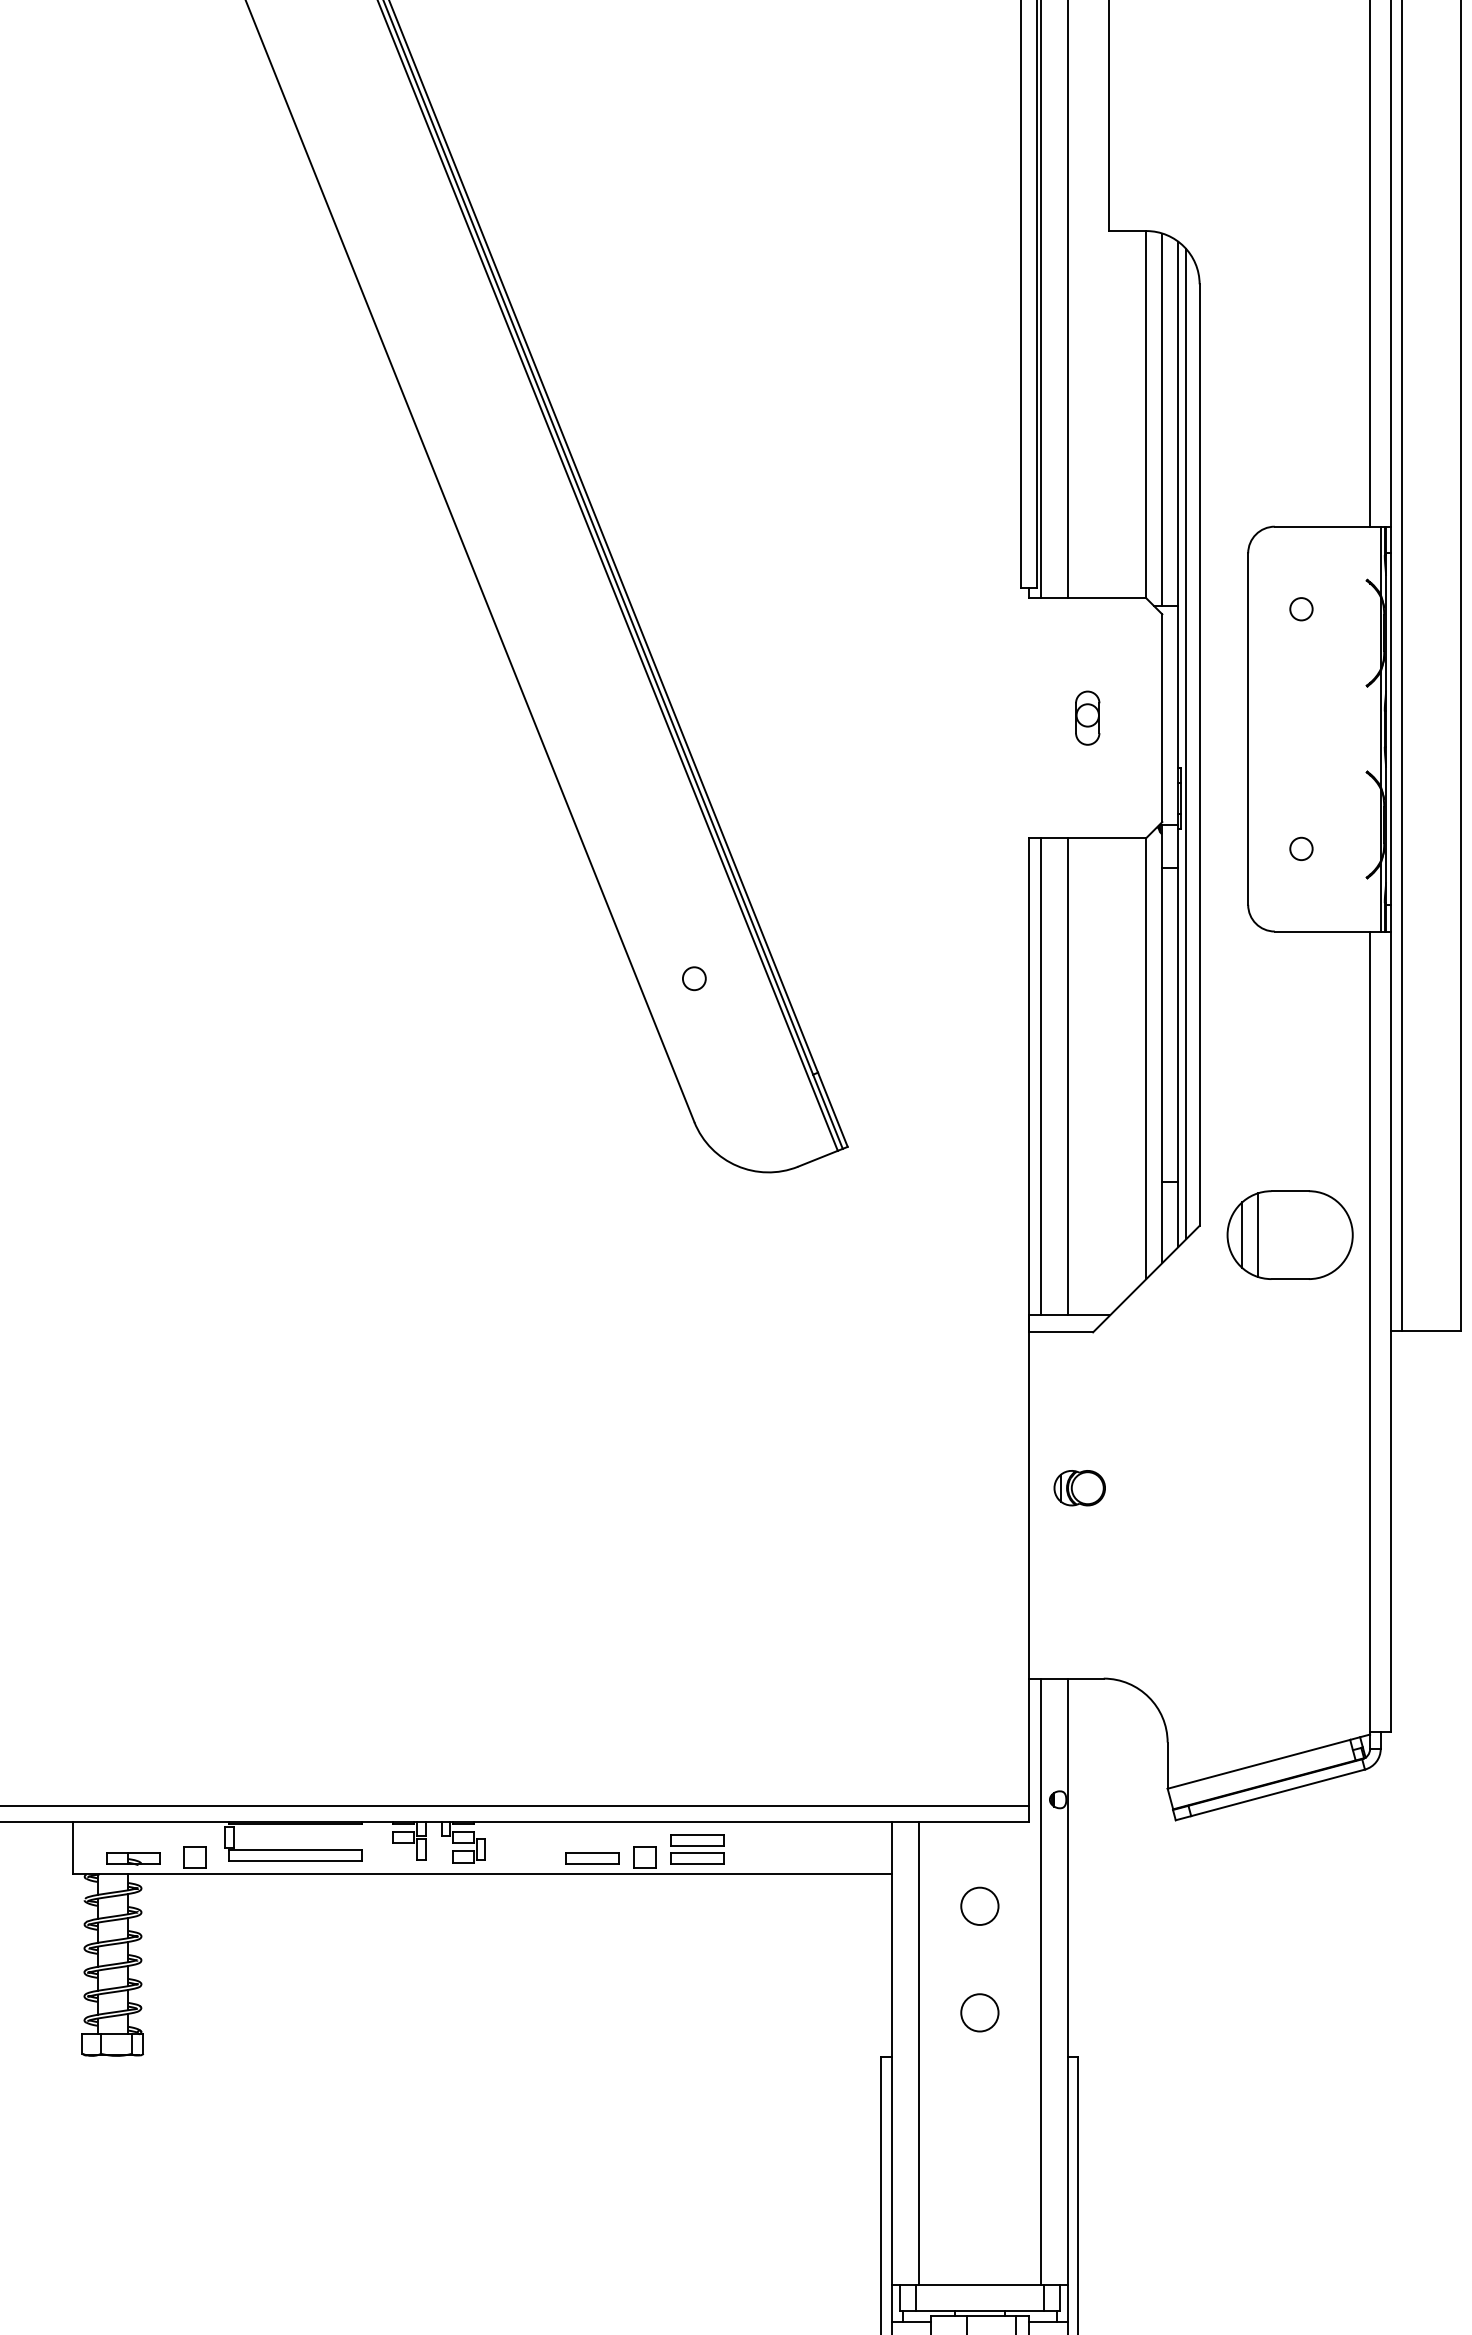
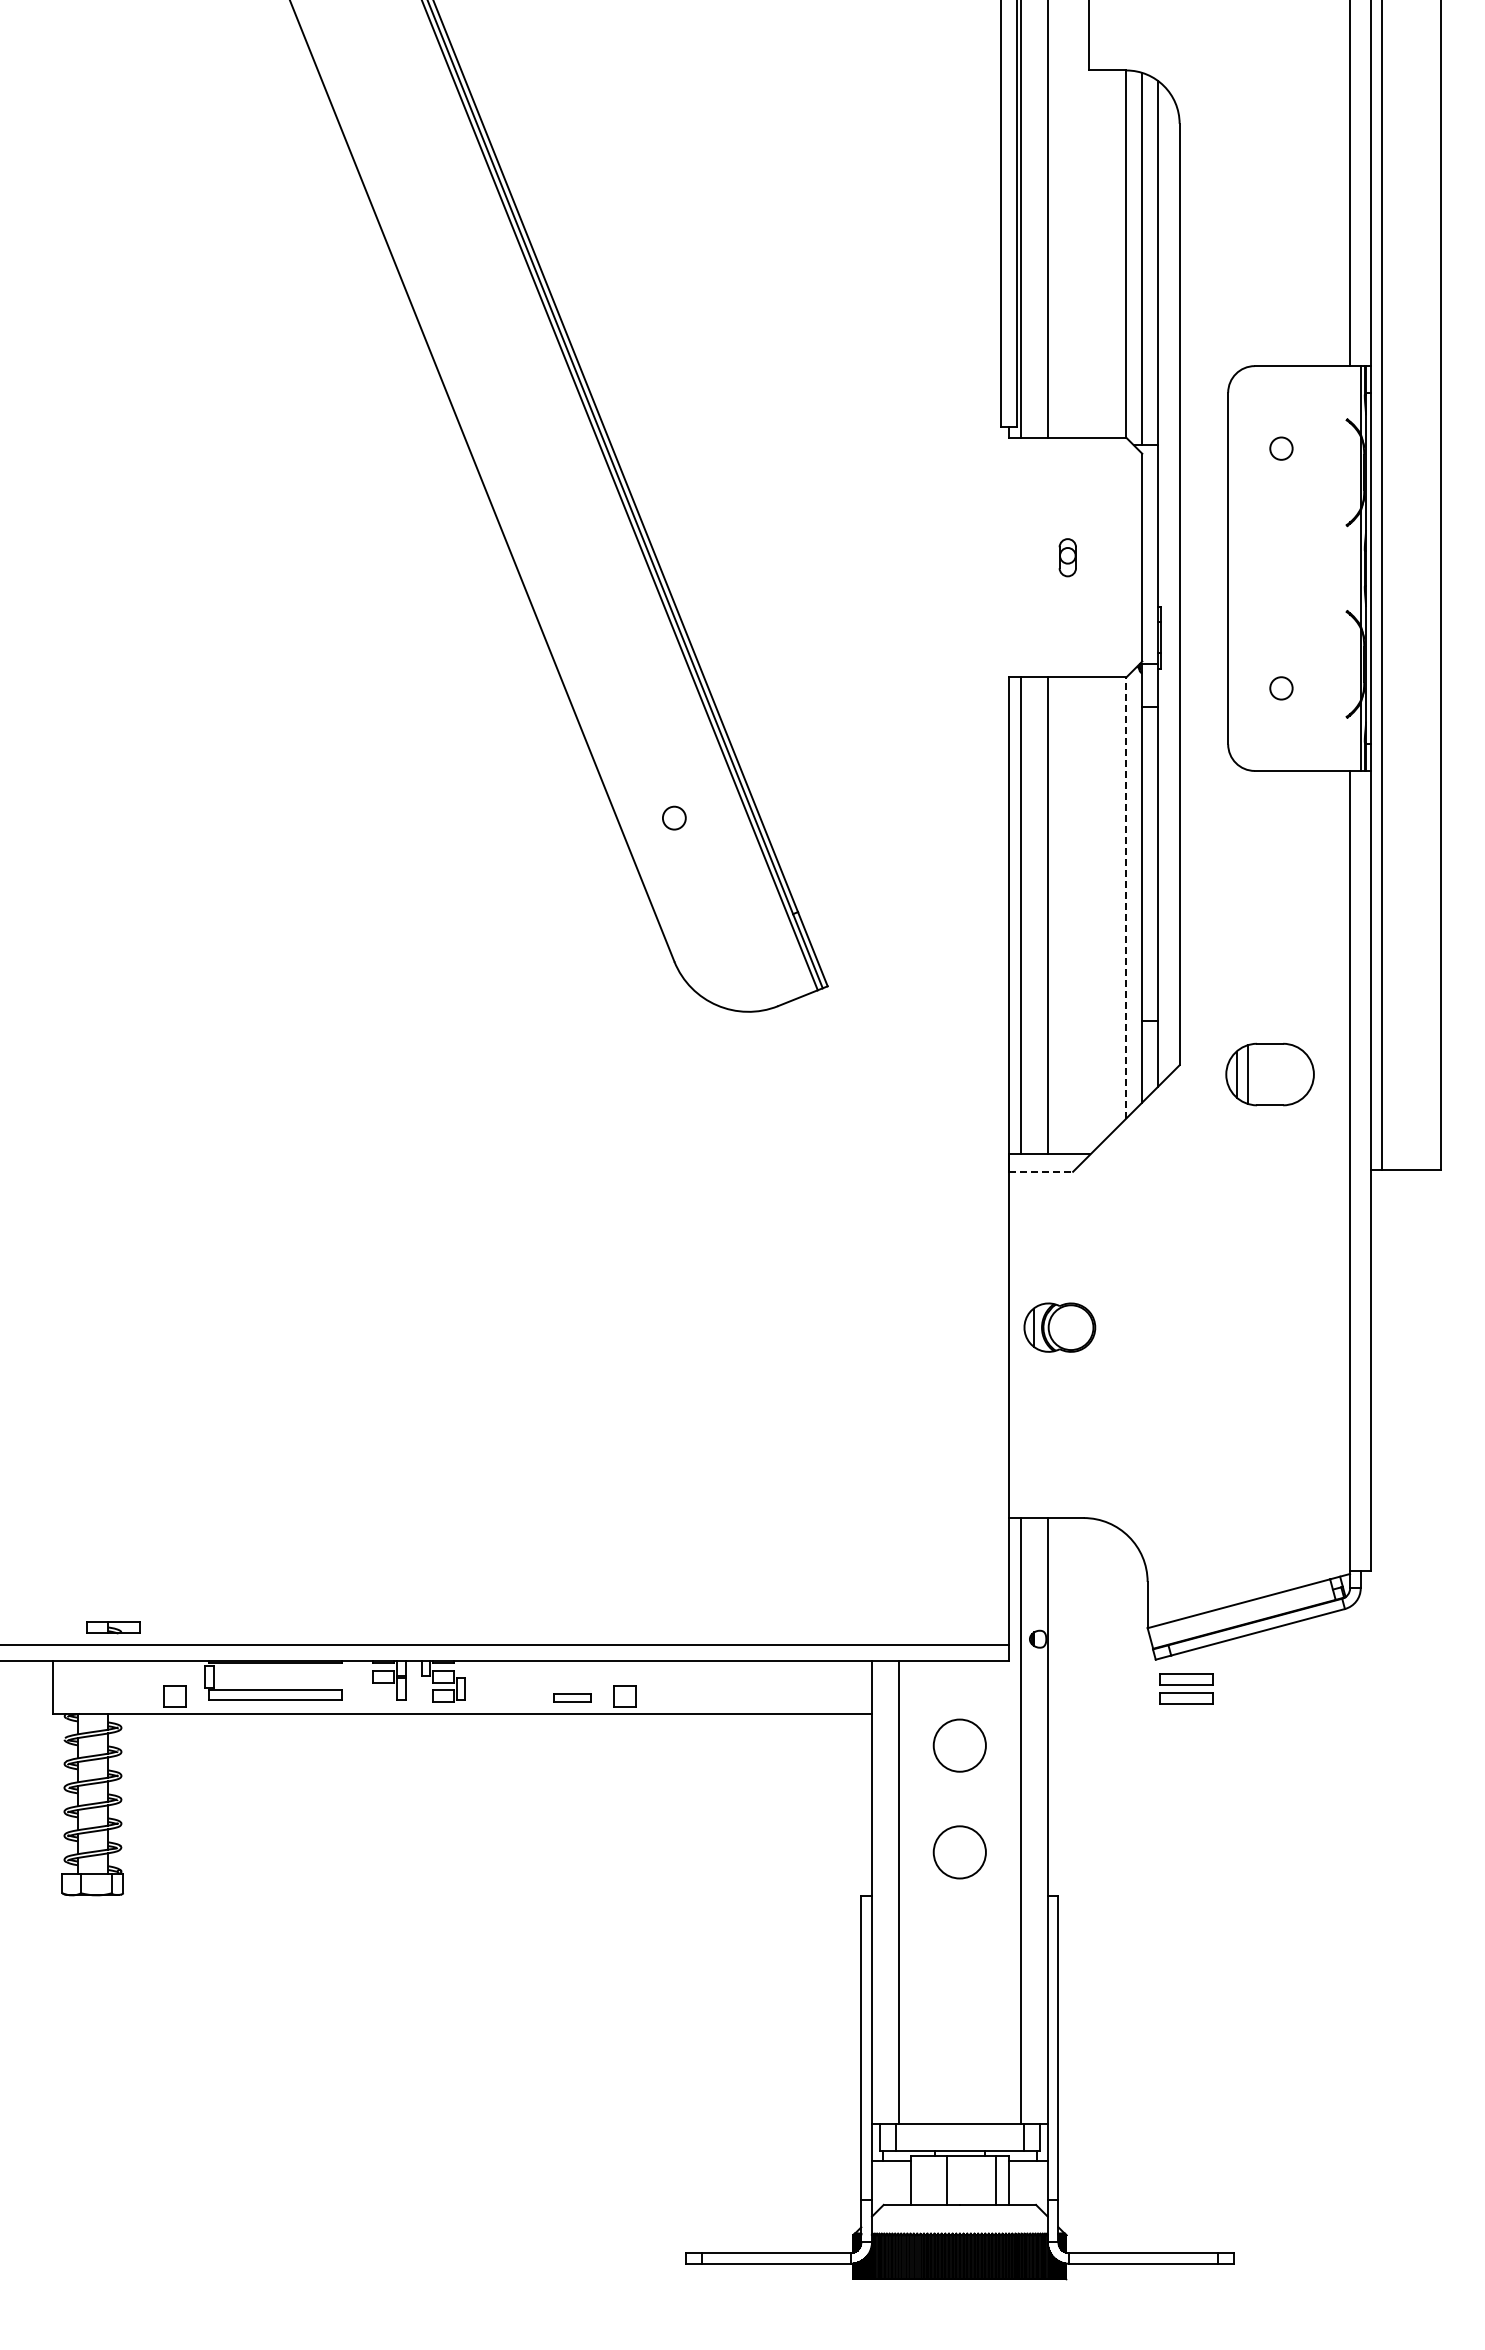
part: (1087, 718) -> (1067, 557), size x0.7
line: (1186, 744) -> (1166, 583), removed
line: (1146, 1059) -> (1126, 898), solid -> dashed
part: (1289, 1235) -> (1269, 1074), size x0.7
line: (1061, 1332) -> (1041, 1171), solid -> dashed
part: (1079, 1488) -> (1059, 1327), size x1.4
part: (697, 1849) -> (1186, 1688), moved
part: (133, 1859) -> (113, 1627), moved
part: (592, 1859) -> (572, 1698), size x0.7
circle: (979, 1906) -> (959, 1745), size x1.4
circle: (979, 2012) -> (959, 1851), size x1.4

